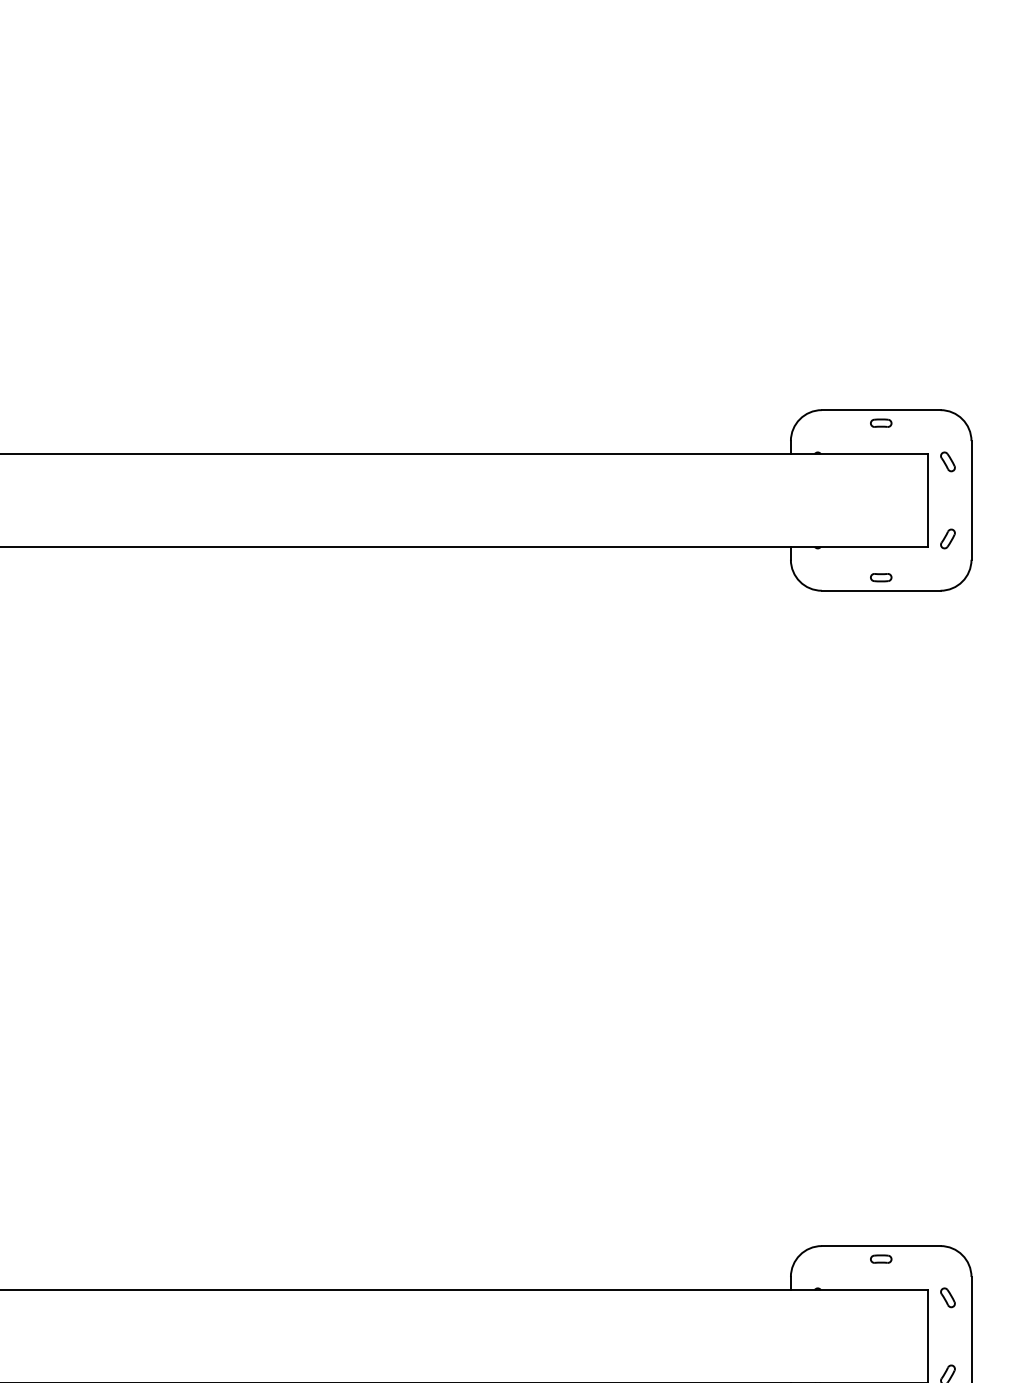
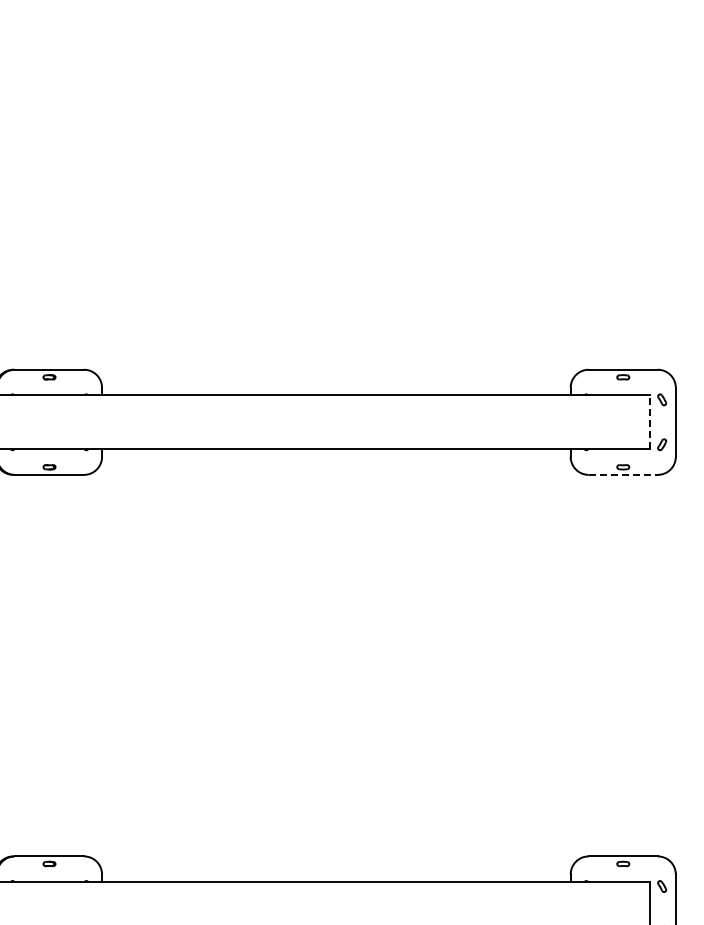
line: (927, 499) -> (650, 421), solid -> dashed
line: (881, 590) -> (623, 474), solid -> dashed

